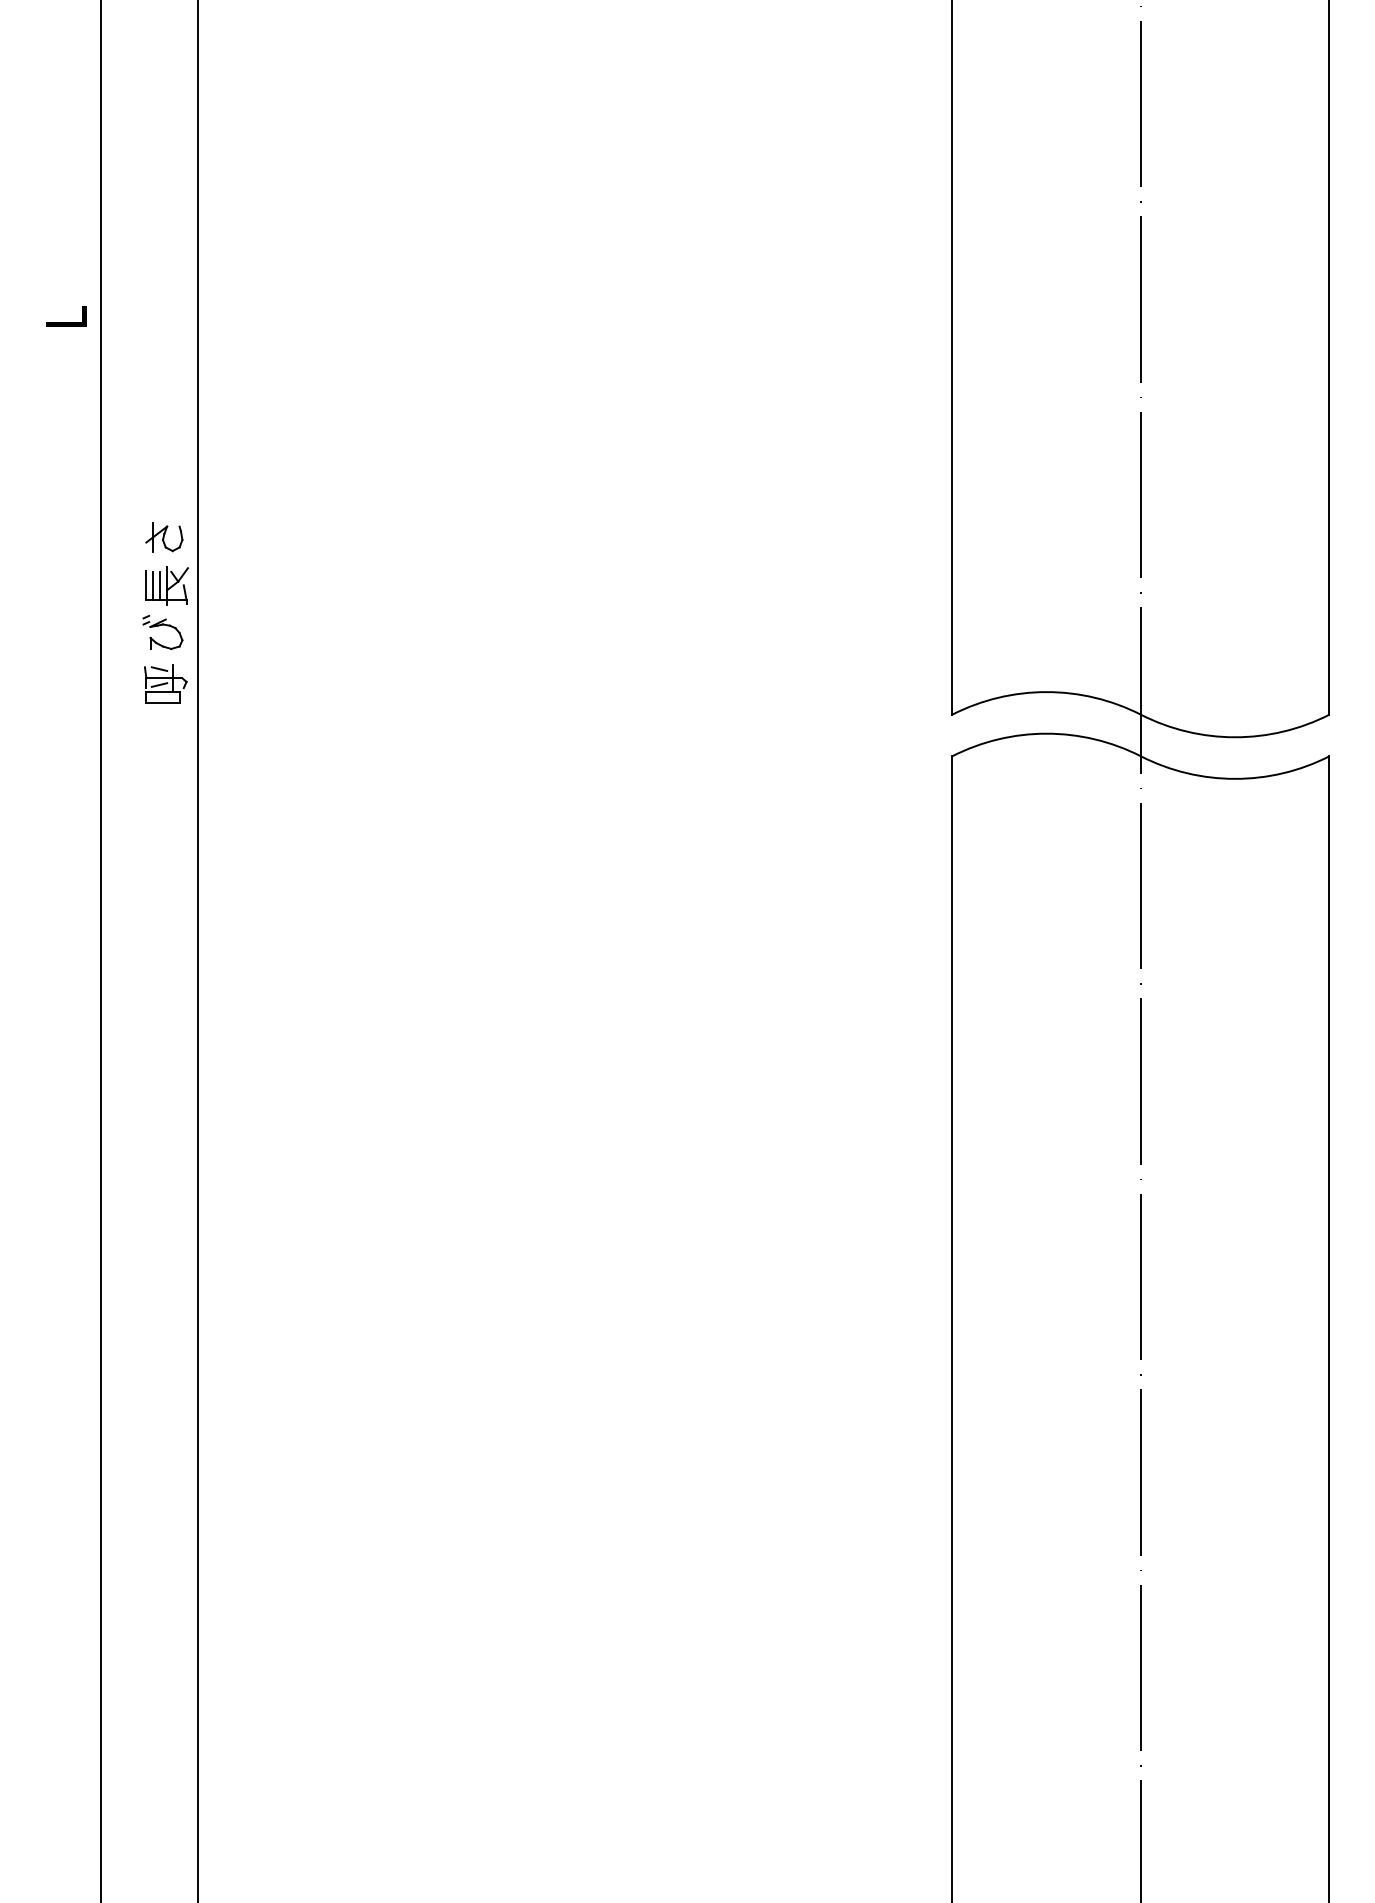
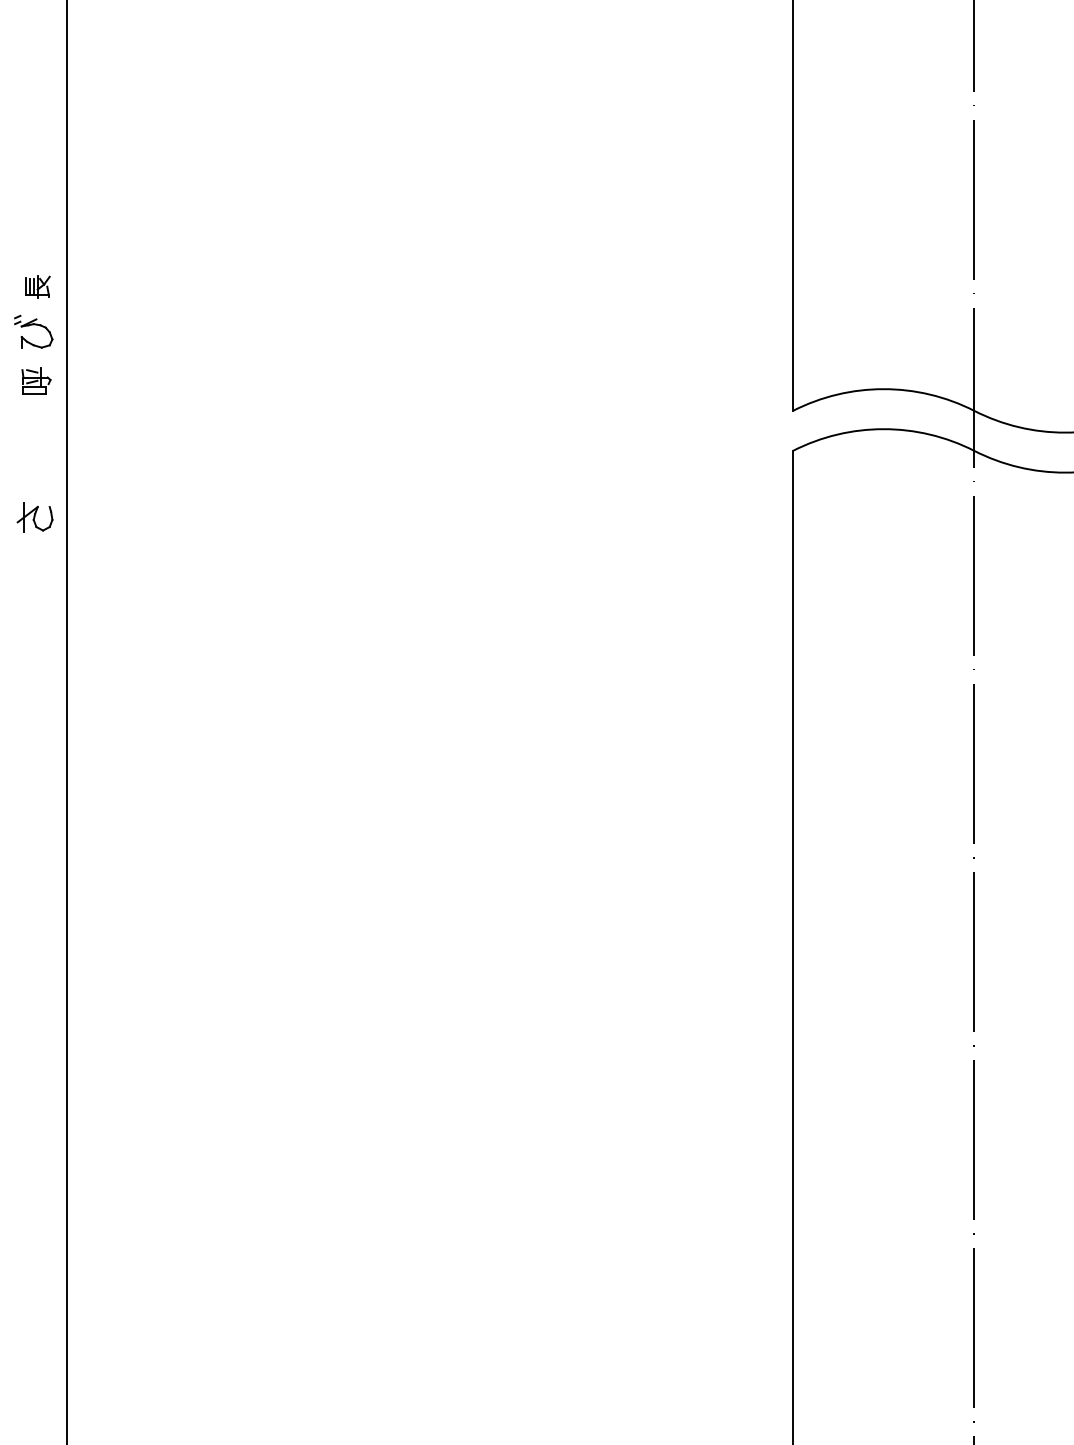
part: (164, 537) -> (35, 517), moved
part: (166, 585) -> (37, 286), size x0.6
part: (165, 683) -> (36, 380), size x0.7

